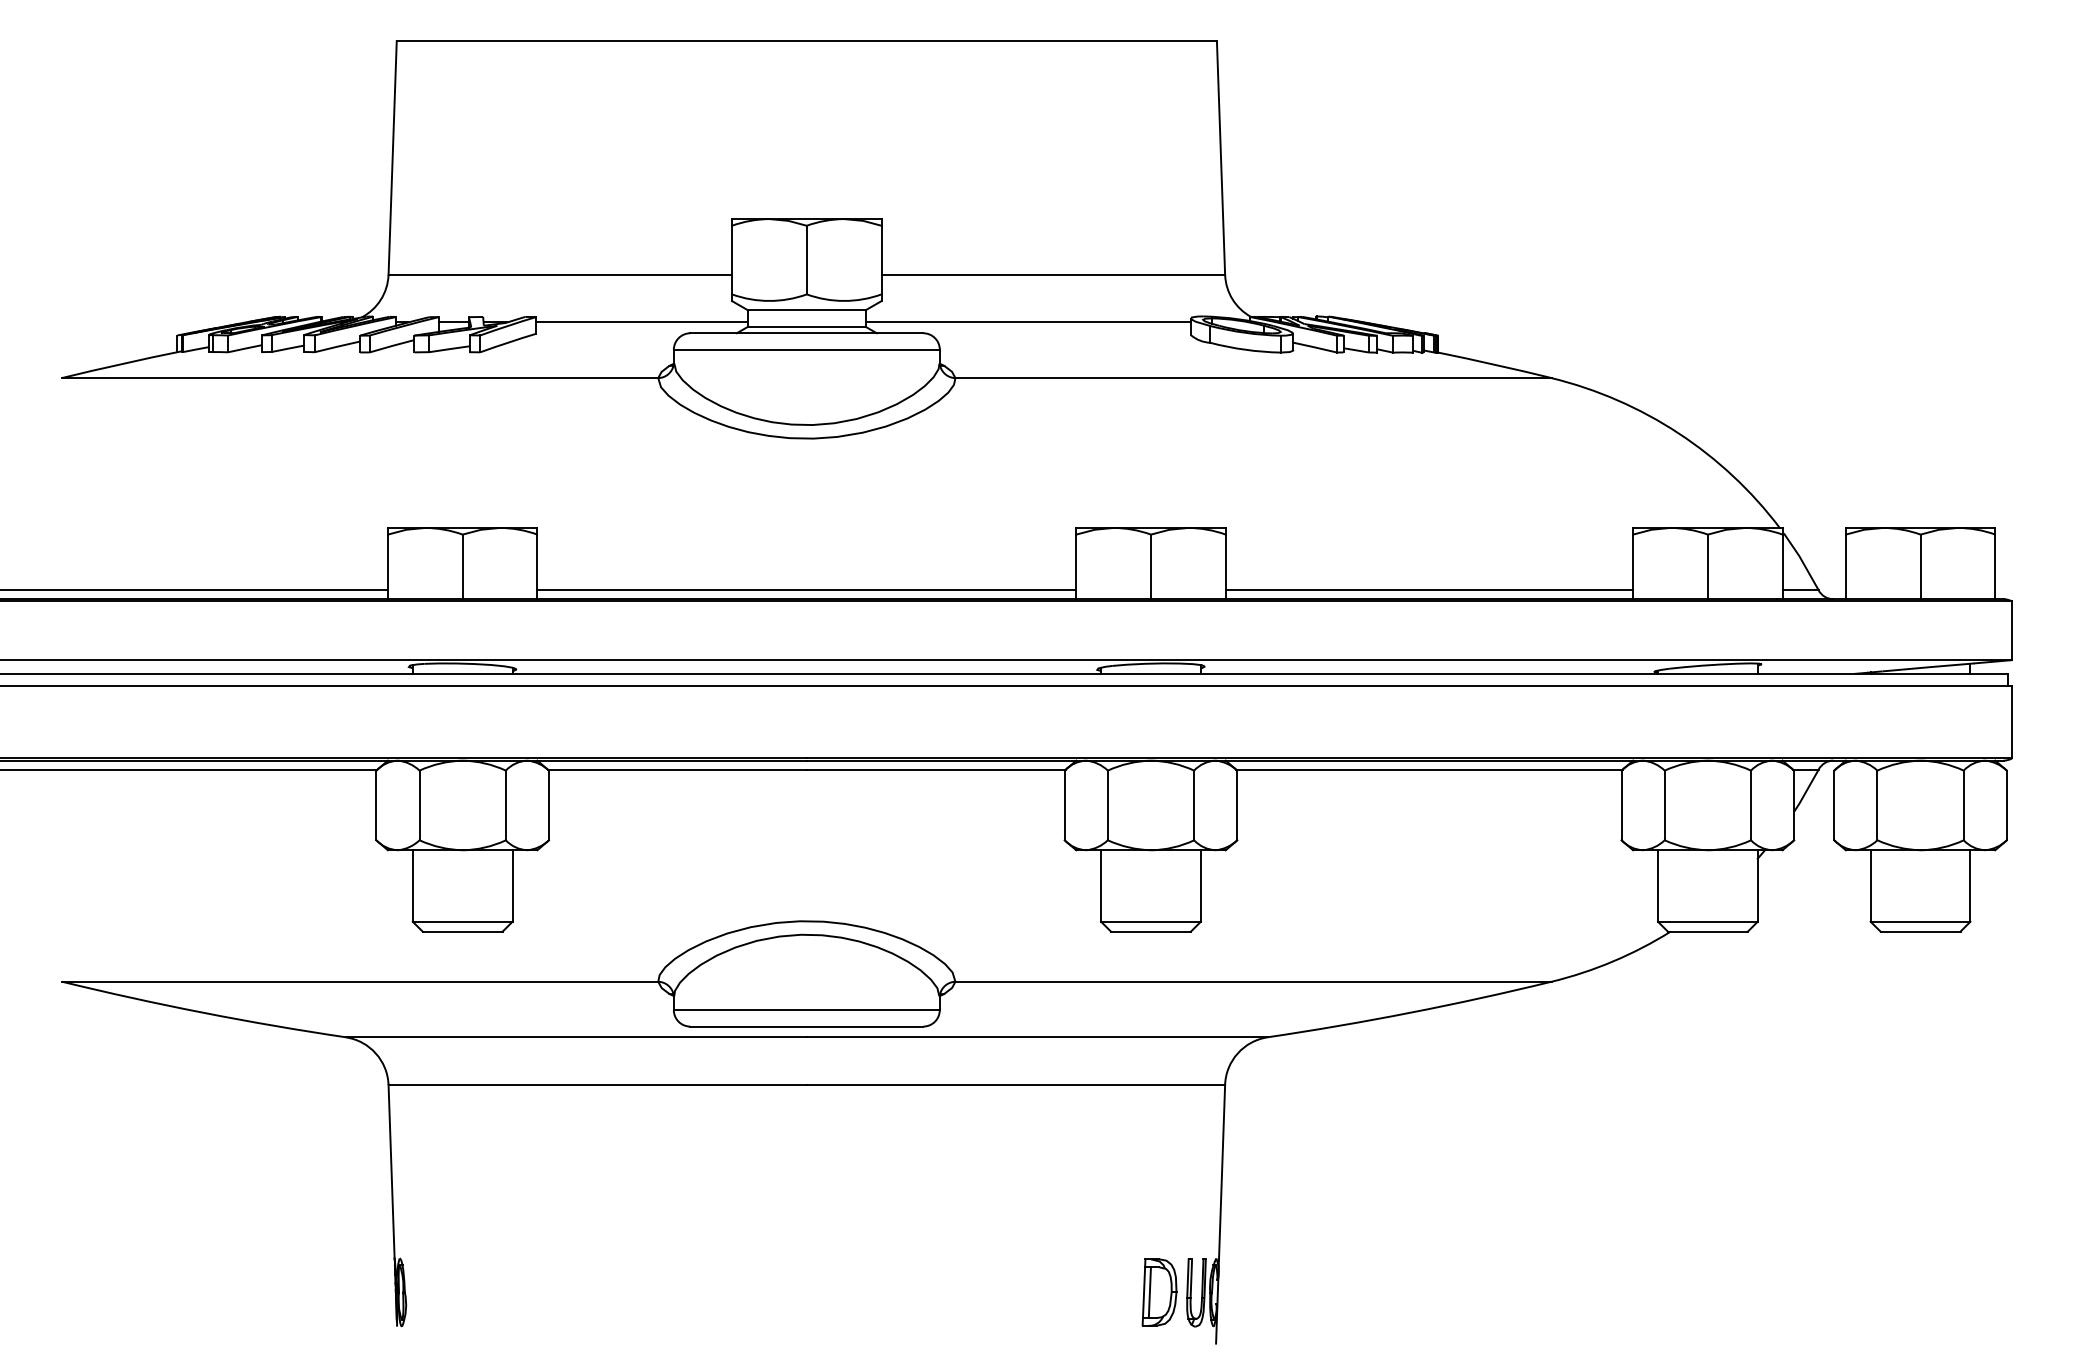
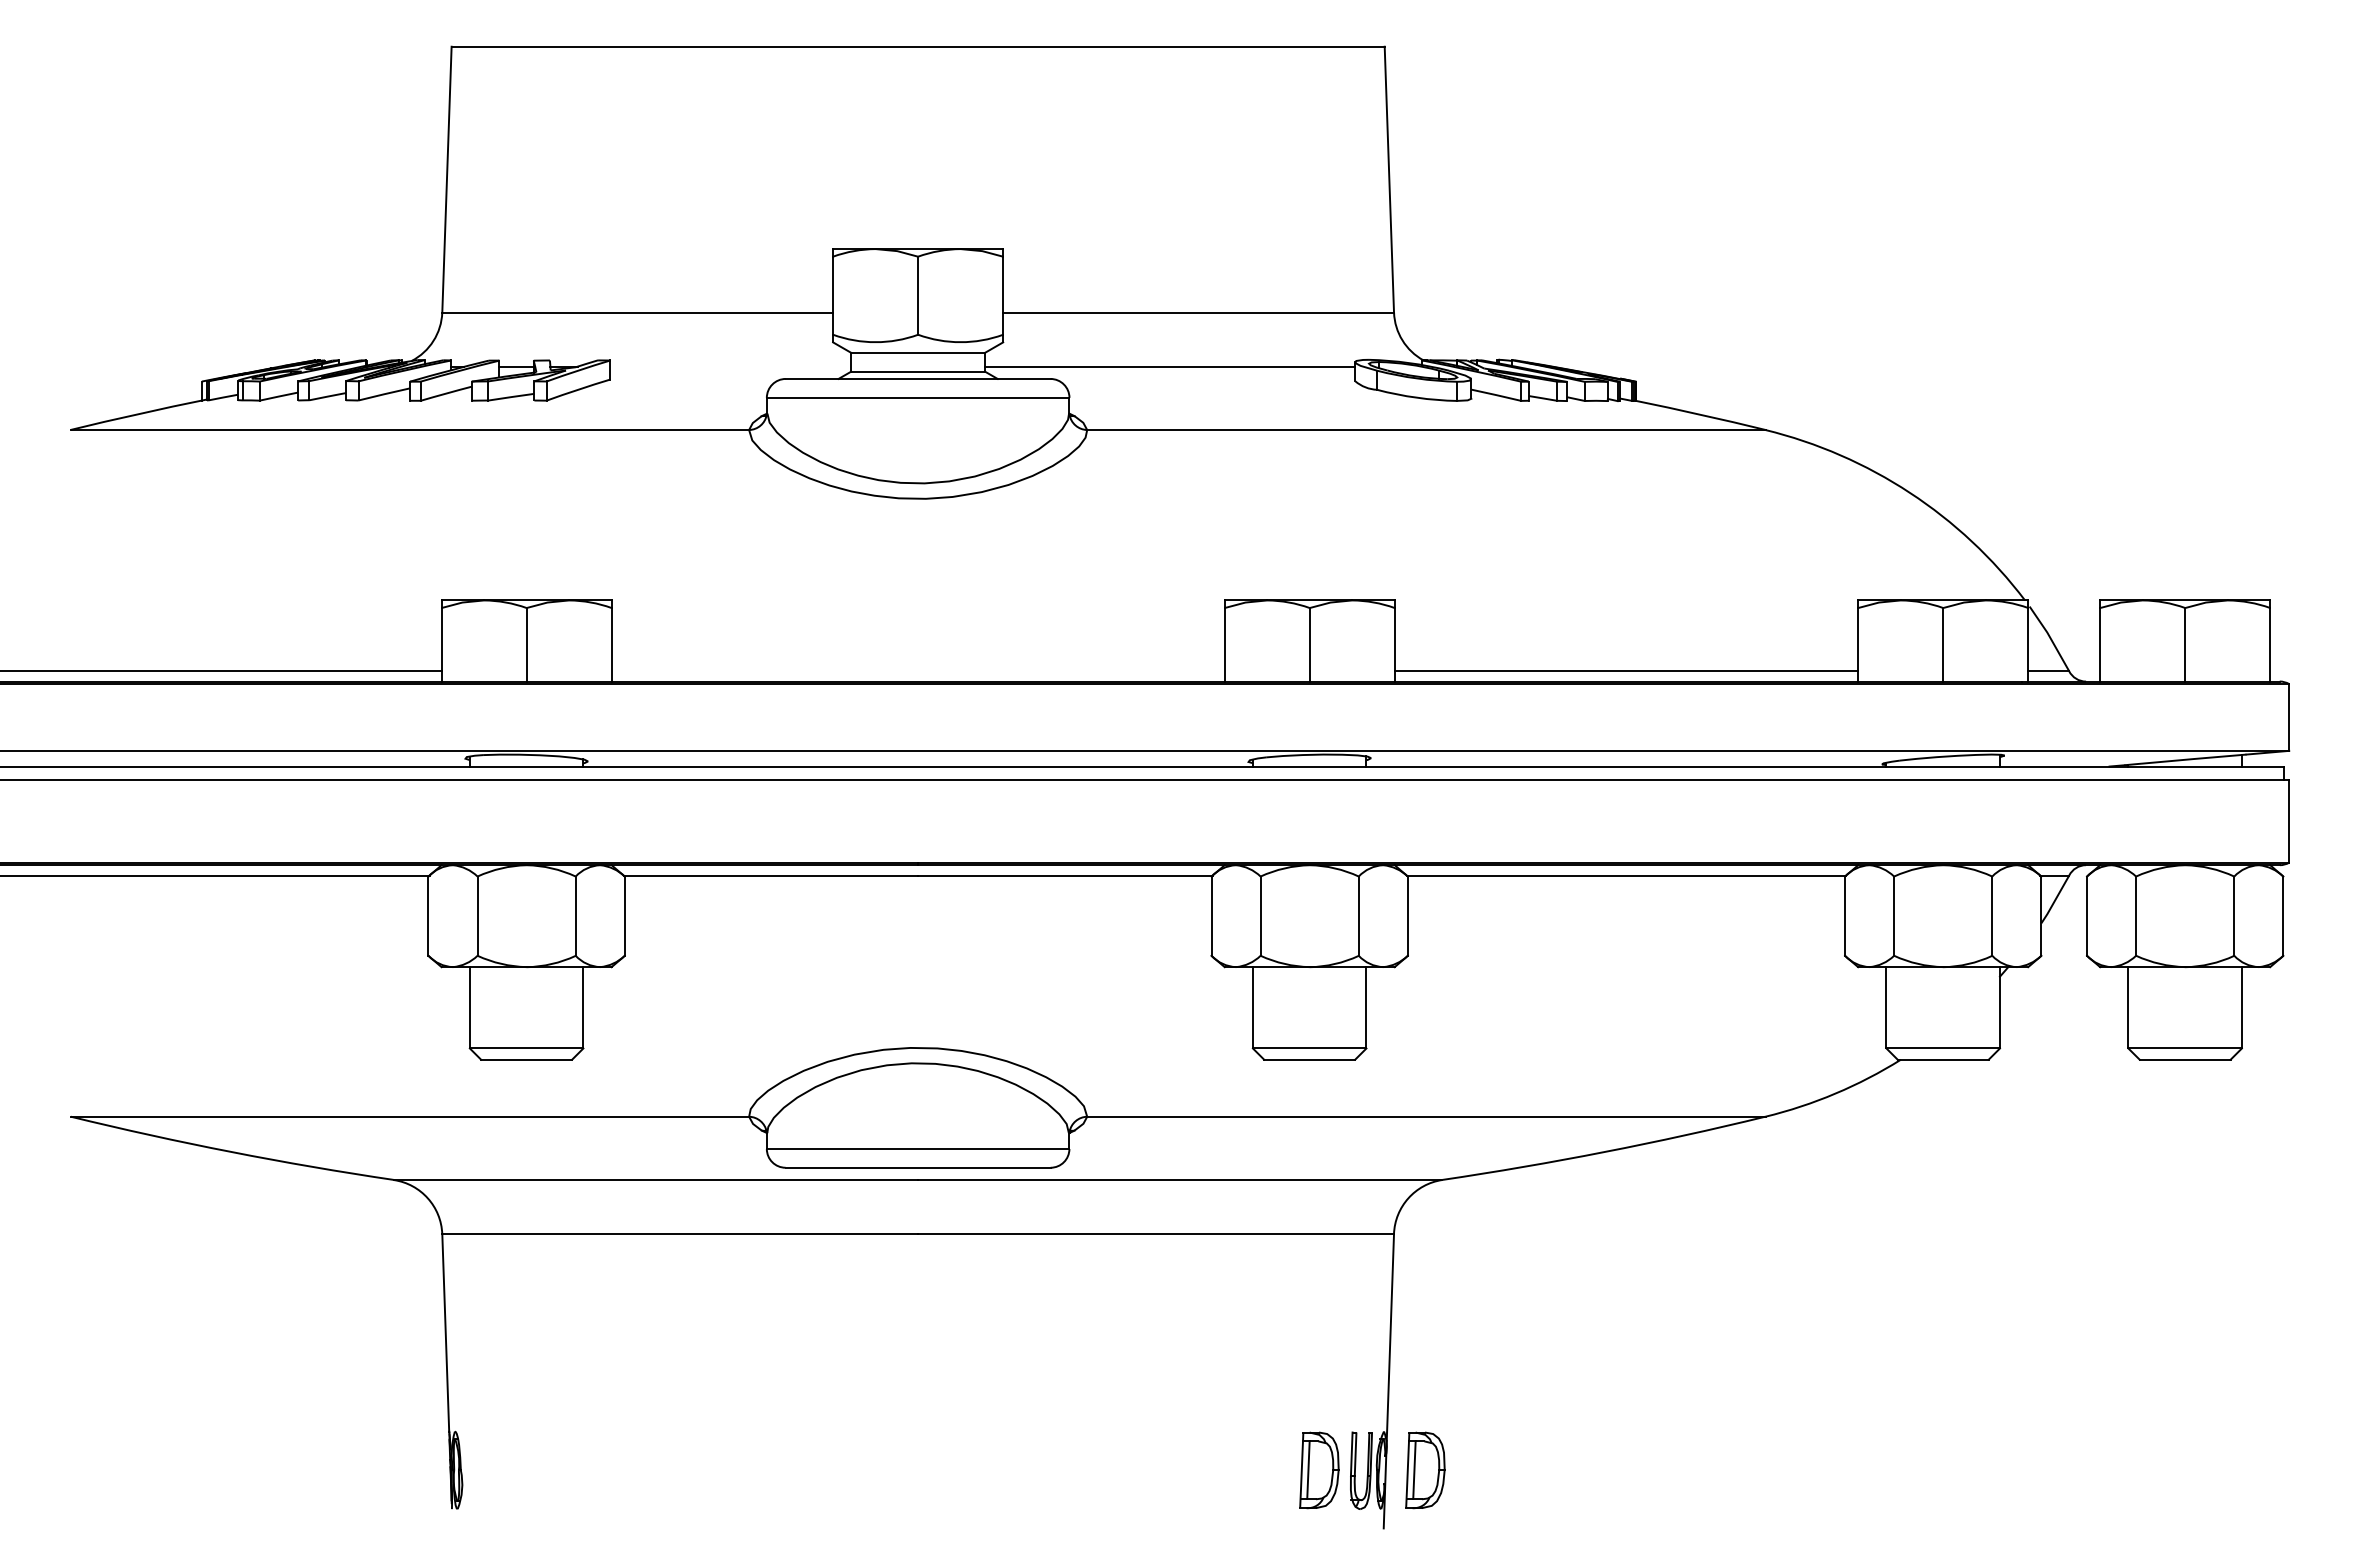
line: (641, 322) -> (730, 366), removed
line: (806, 590) -> (917, 671), removed
part: (1252, 1292) -> (1425, 1470), added

